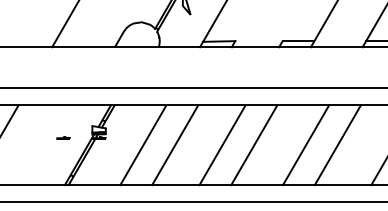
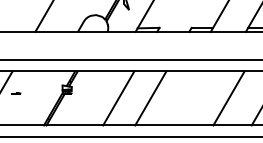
part: (64, 137) -> (16, 93), moved
line: (142, 145) -> (96, 98), removed
line: (253, 145) -> (171, 98), removed
line: (306, 145) -> (207, 98), removed

